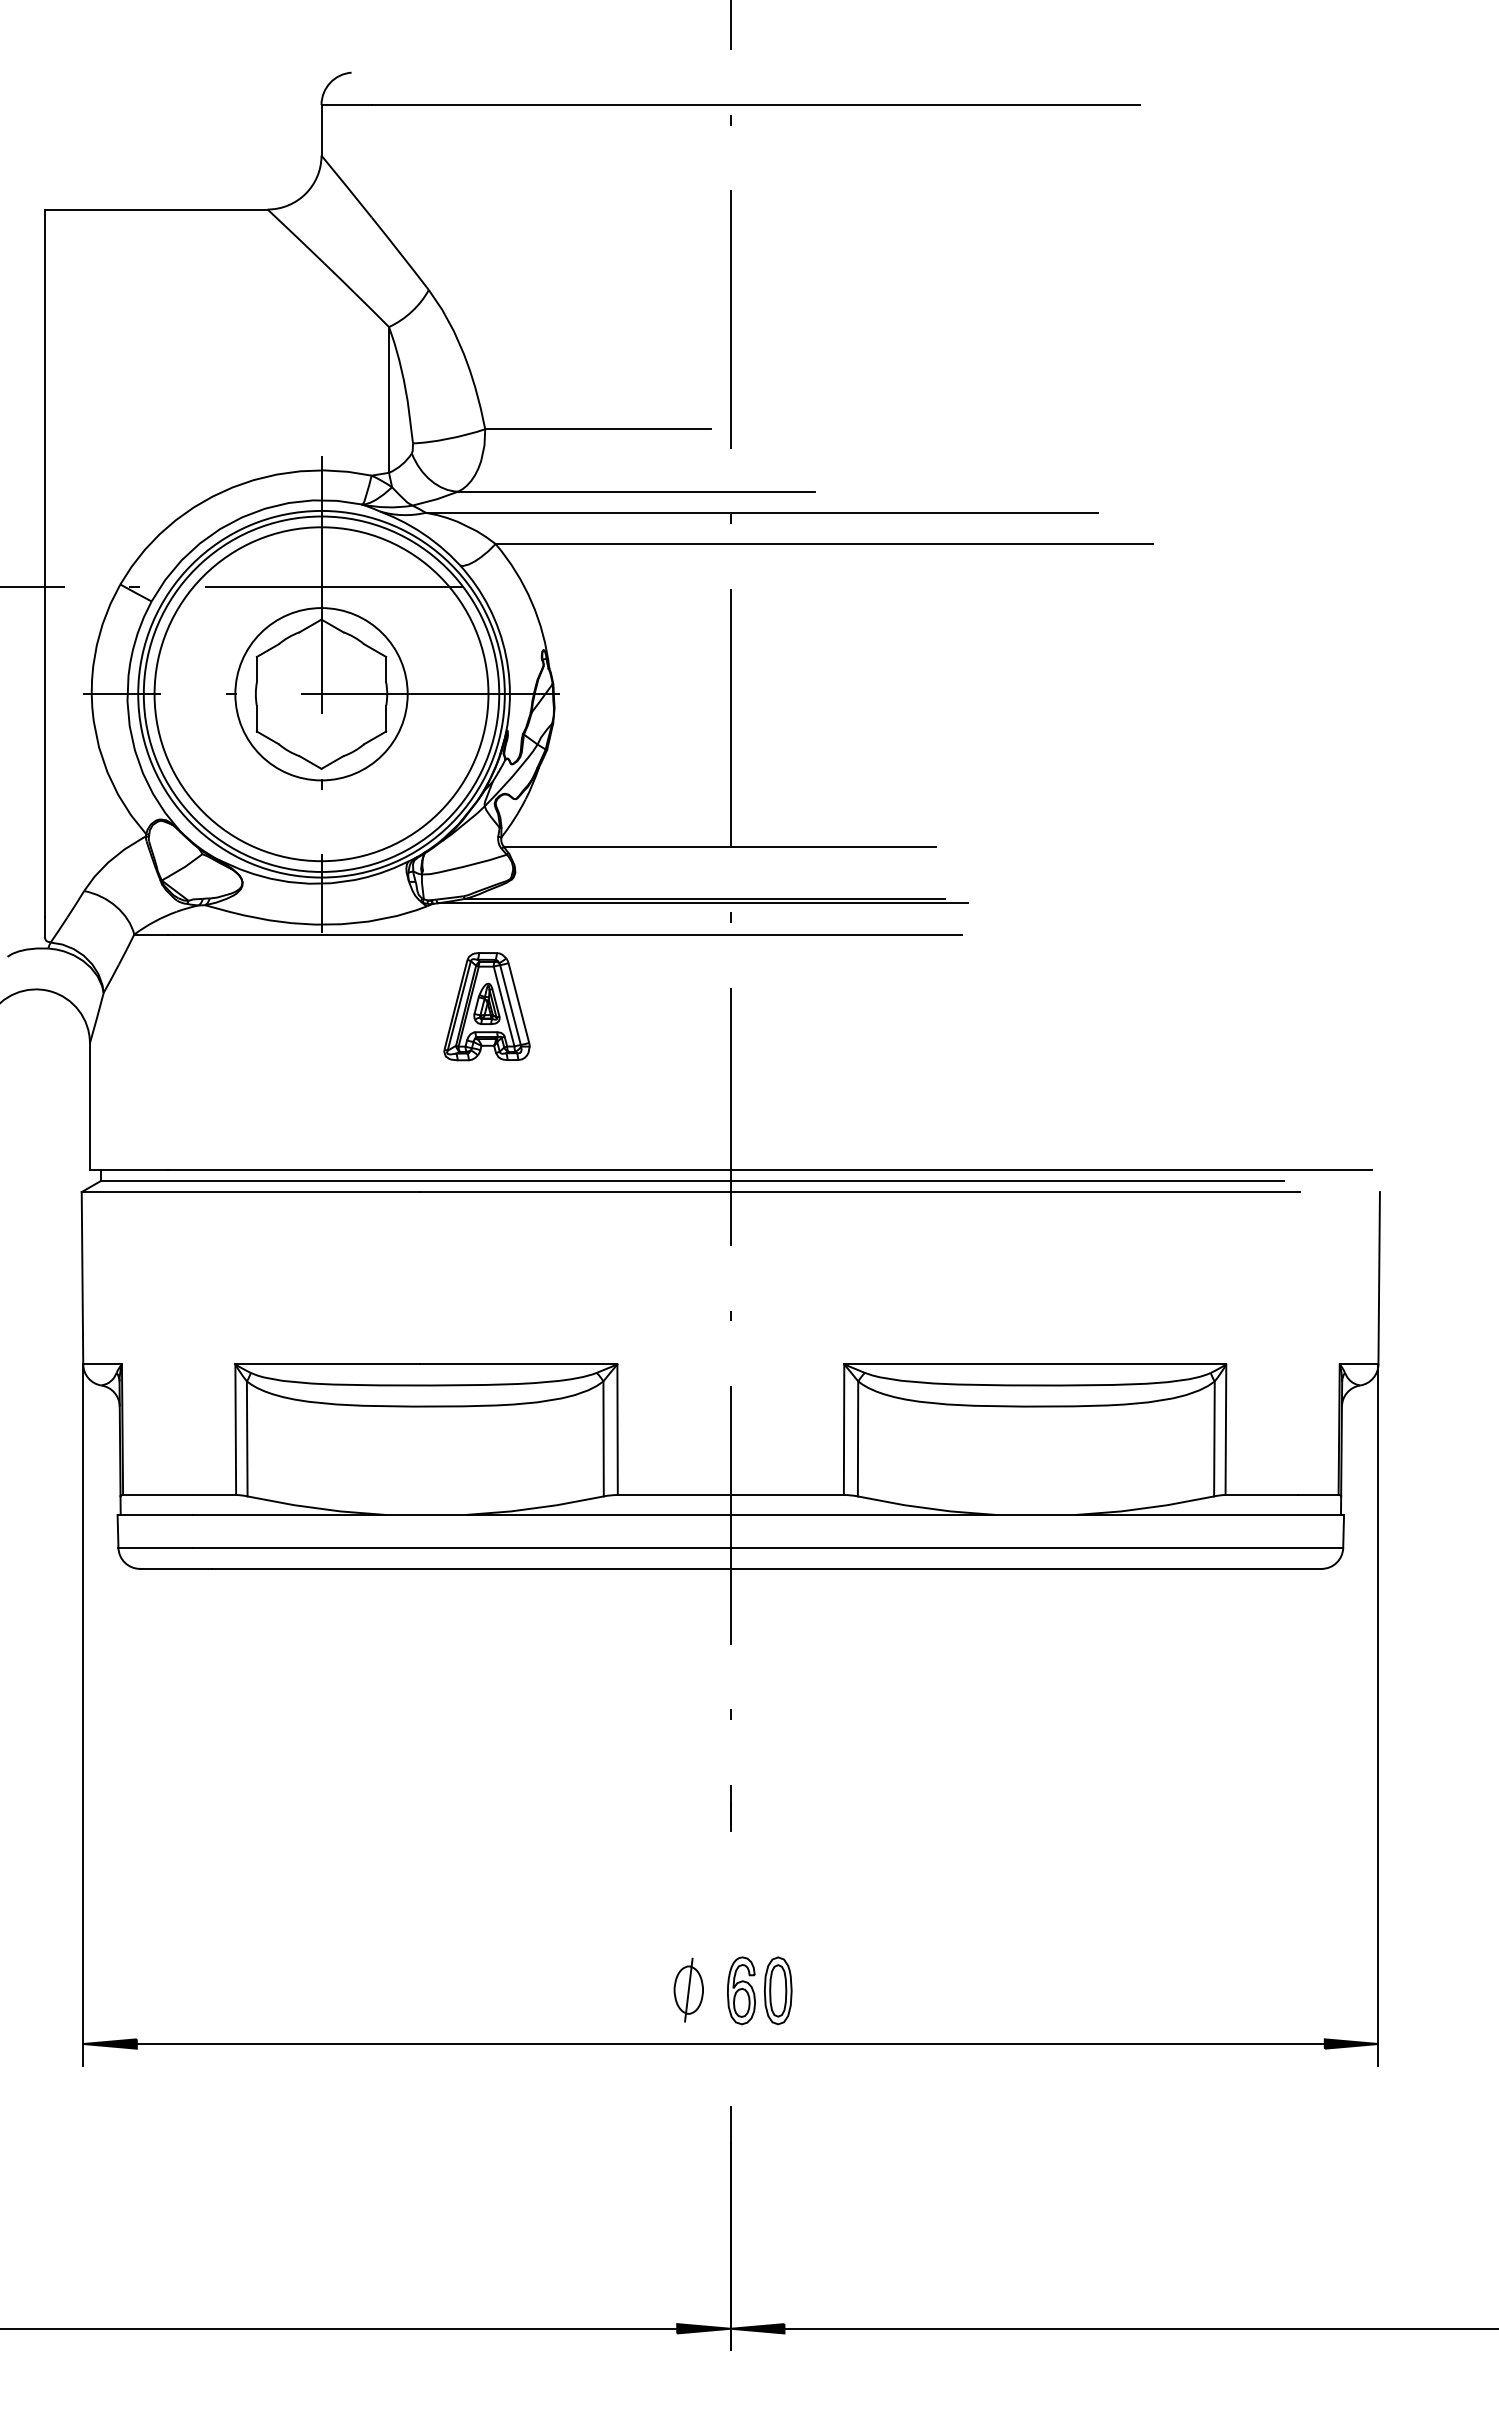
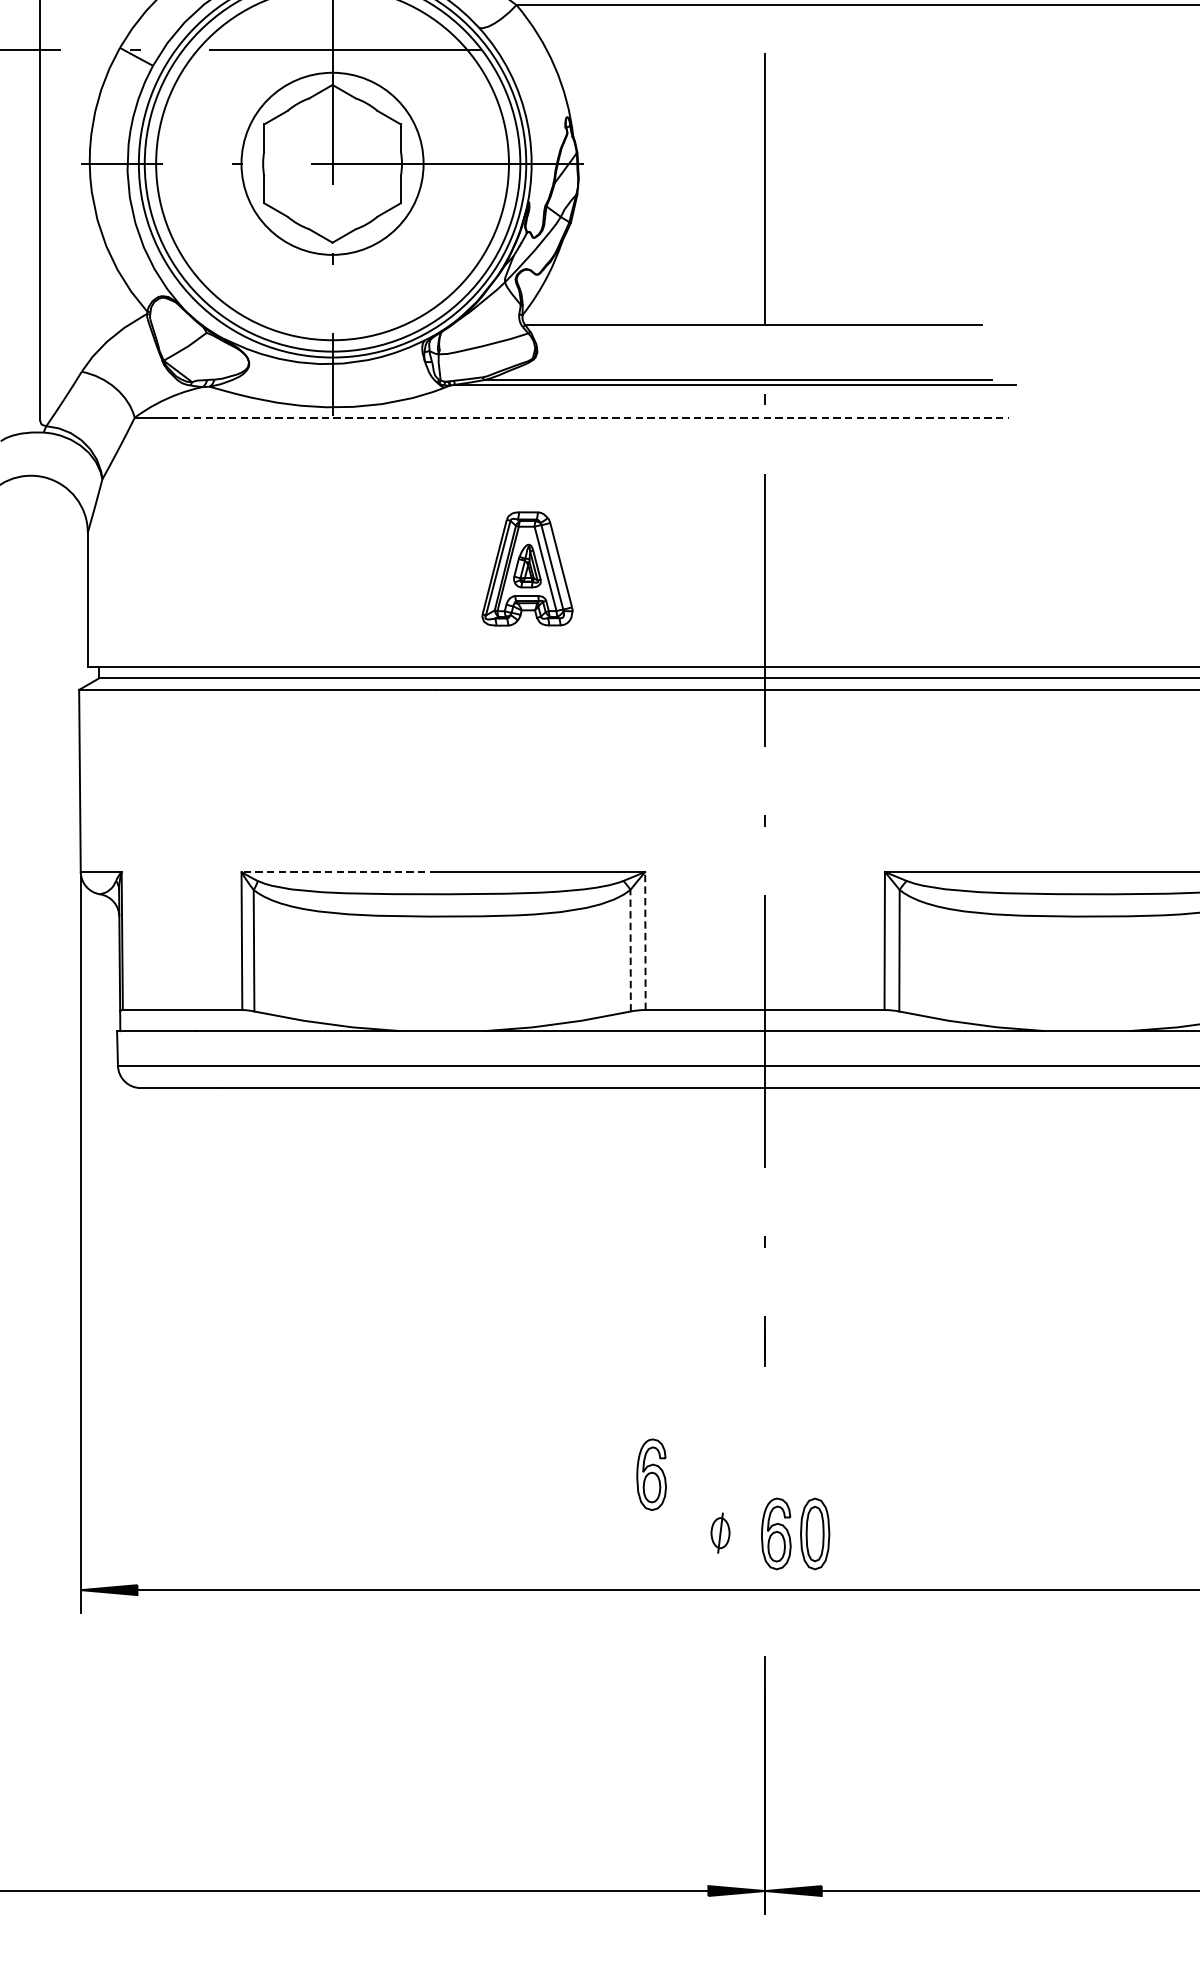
line: (565, 934) -> (590, 417), solid -> dashed
part: (486, 1006) -> (526, 568), moved
line: (327, 1364) -> (338, 872), solid -> dashed
line: (617, 1429) -> (645, 940), solid -> dashed
line: (603, 1438) -> (630, 950), solid -> dashed
part: (623, 1934) -> (651, 1474), added
part: (688, 1989) -> (720, 1532), size x0.6

